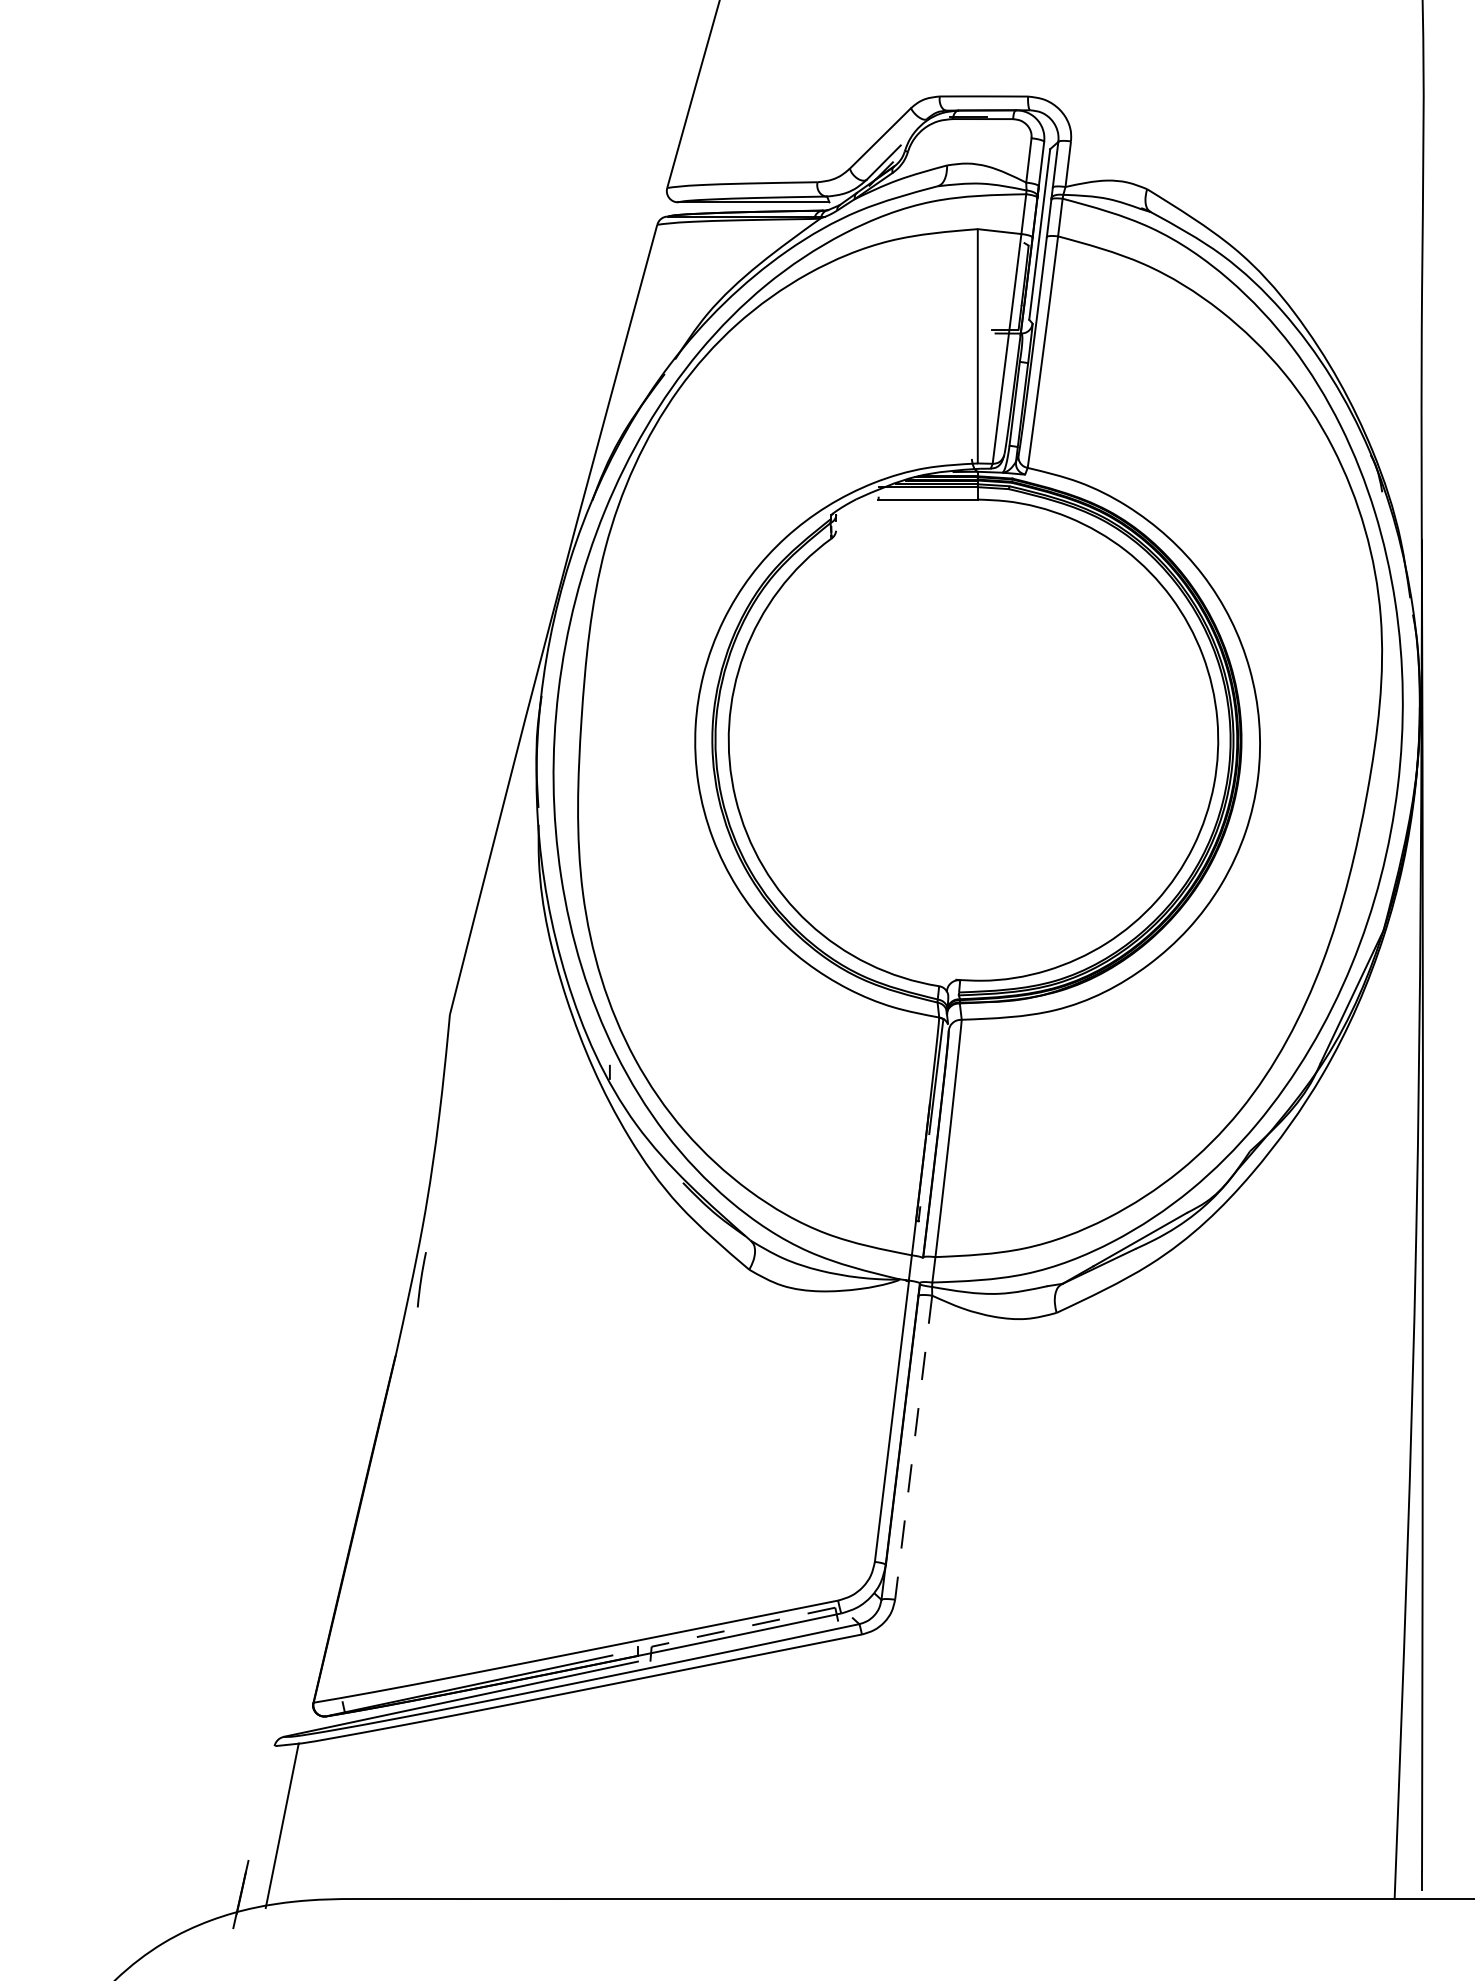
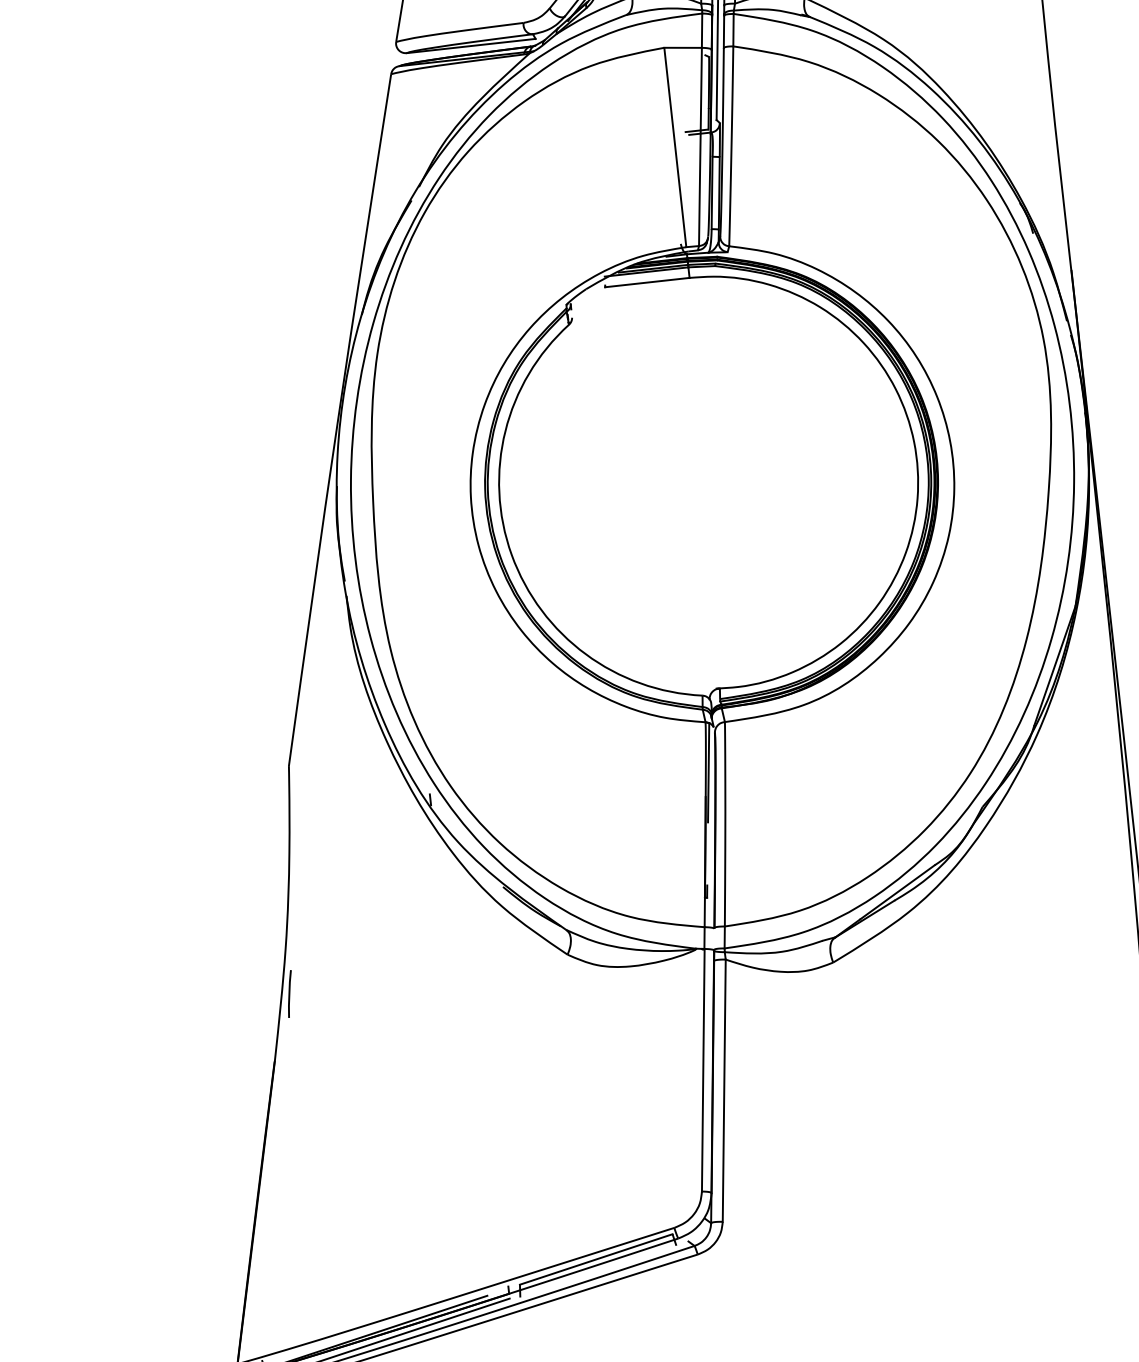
line: (913, 1448) -> (724, 1091), dashed -> solid
line: (743, 1627) -> (596, 1259), dashed -> solid

